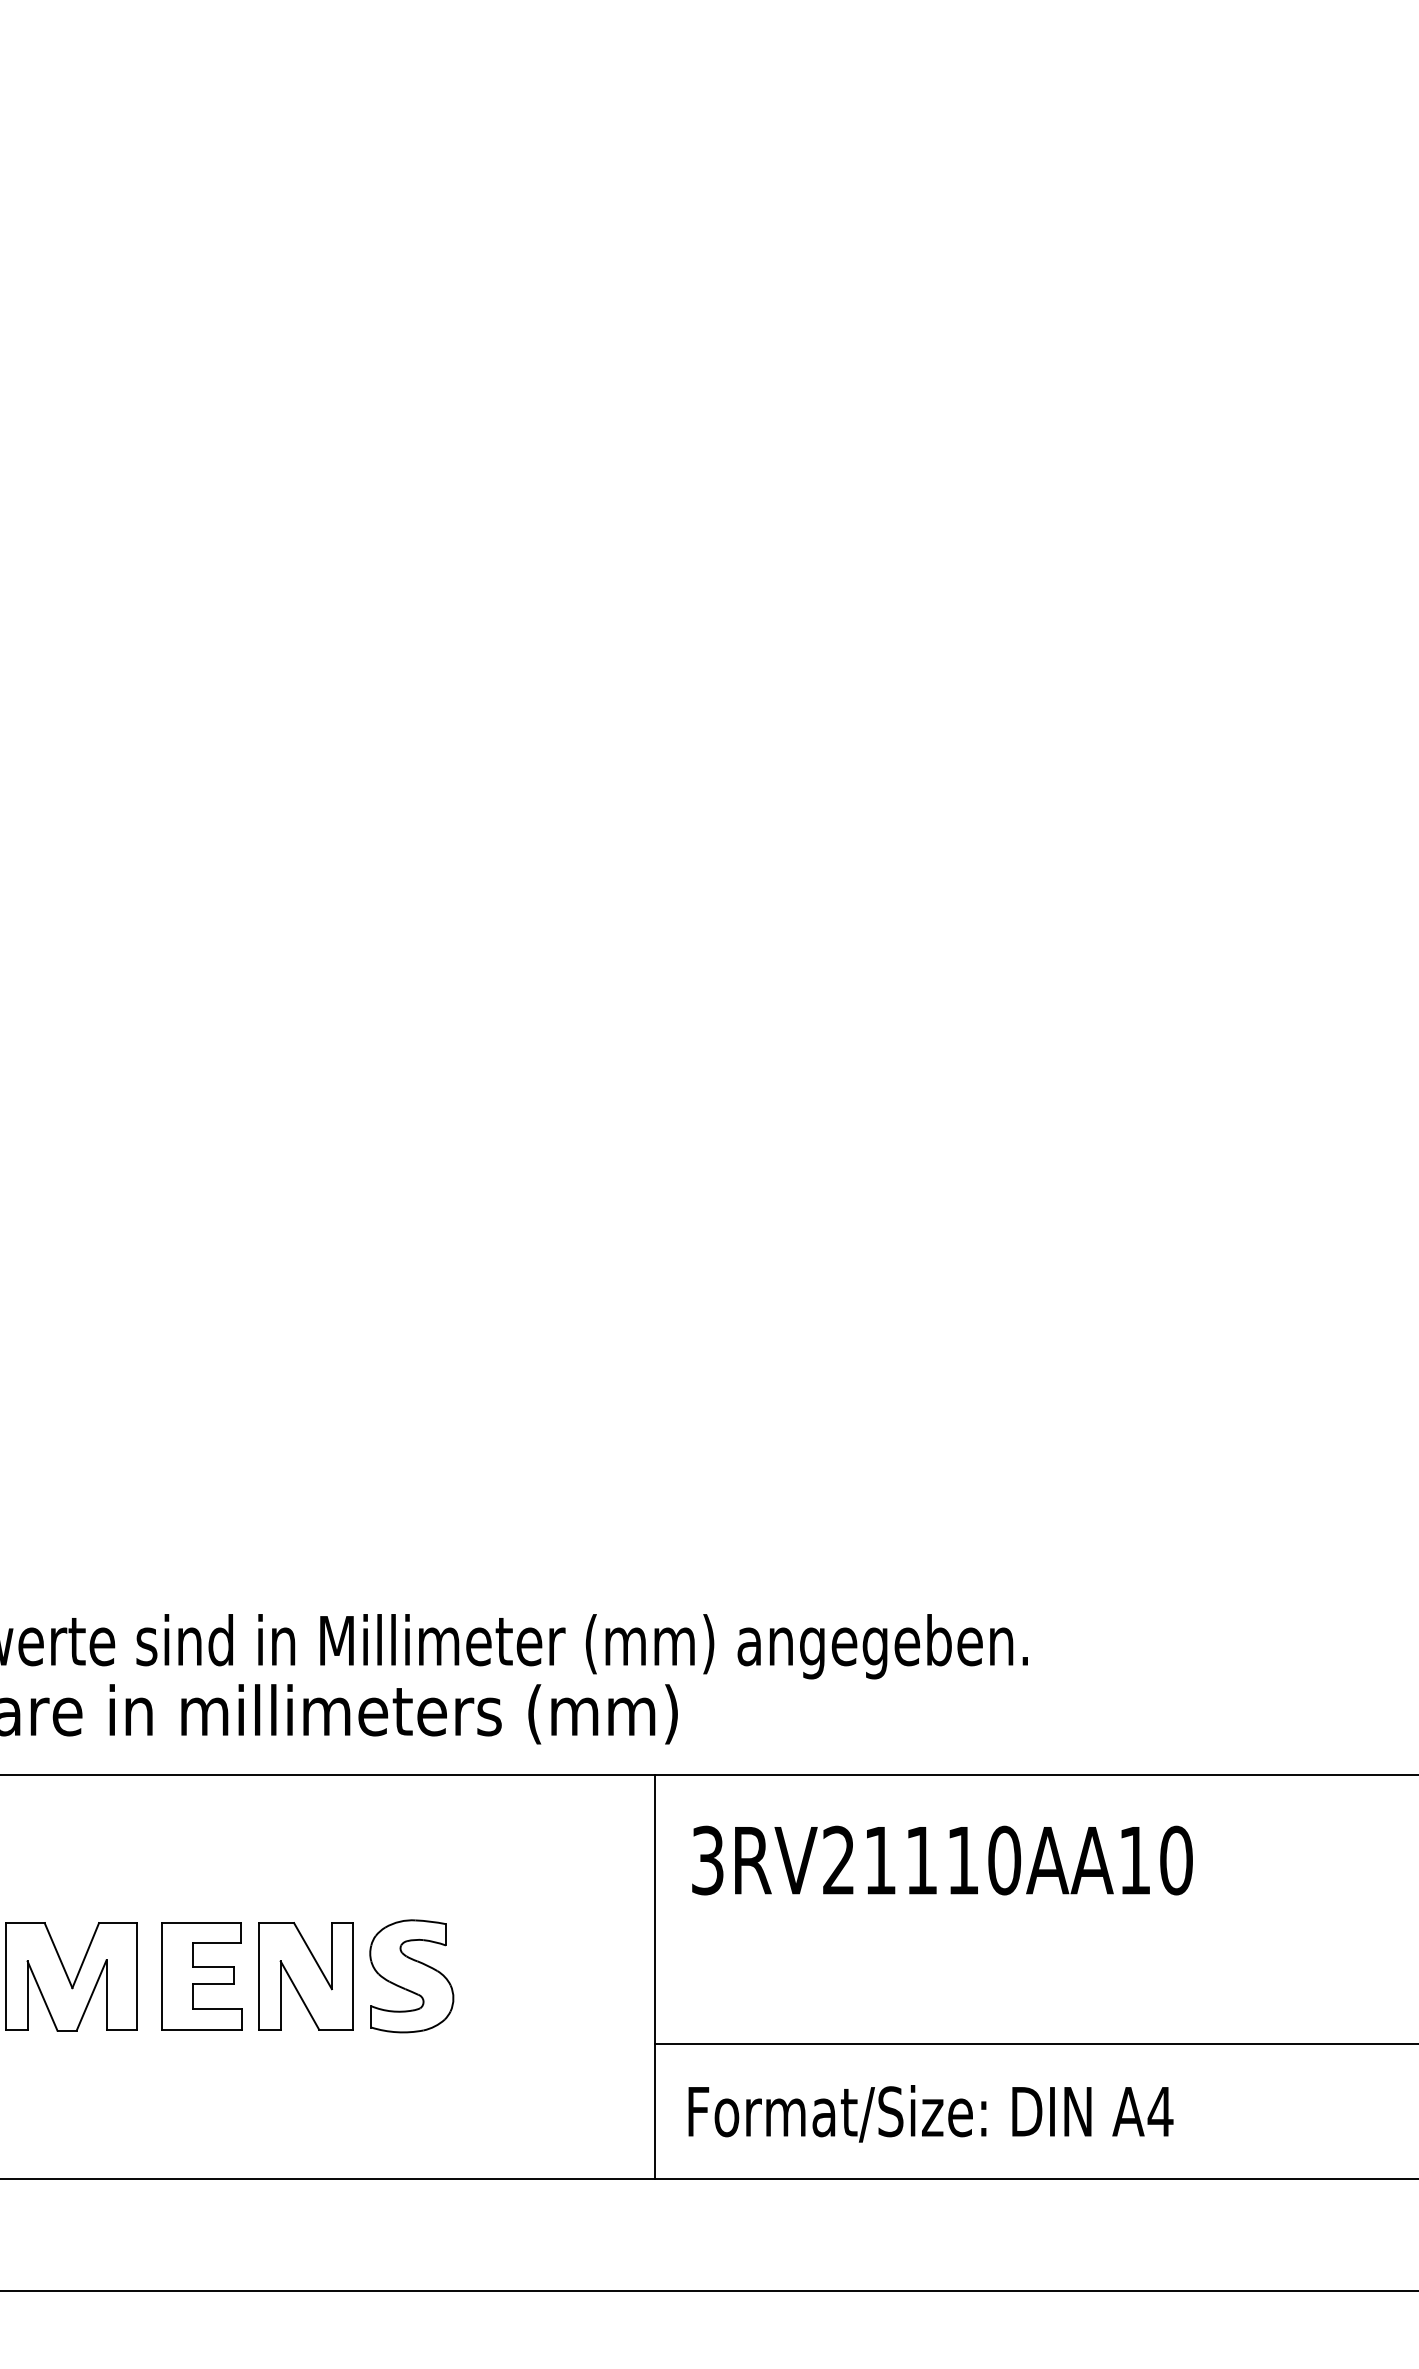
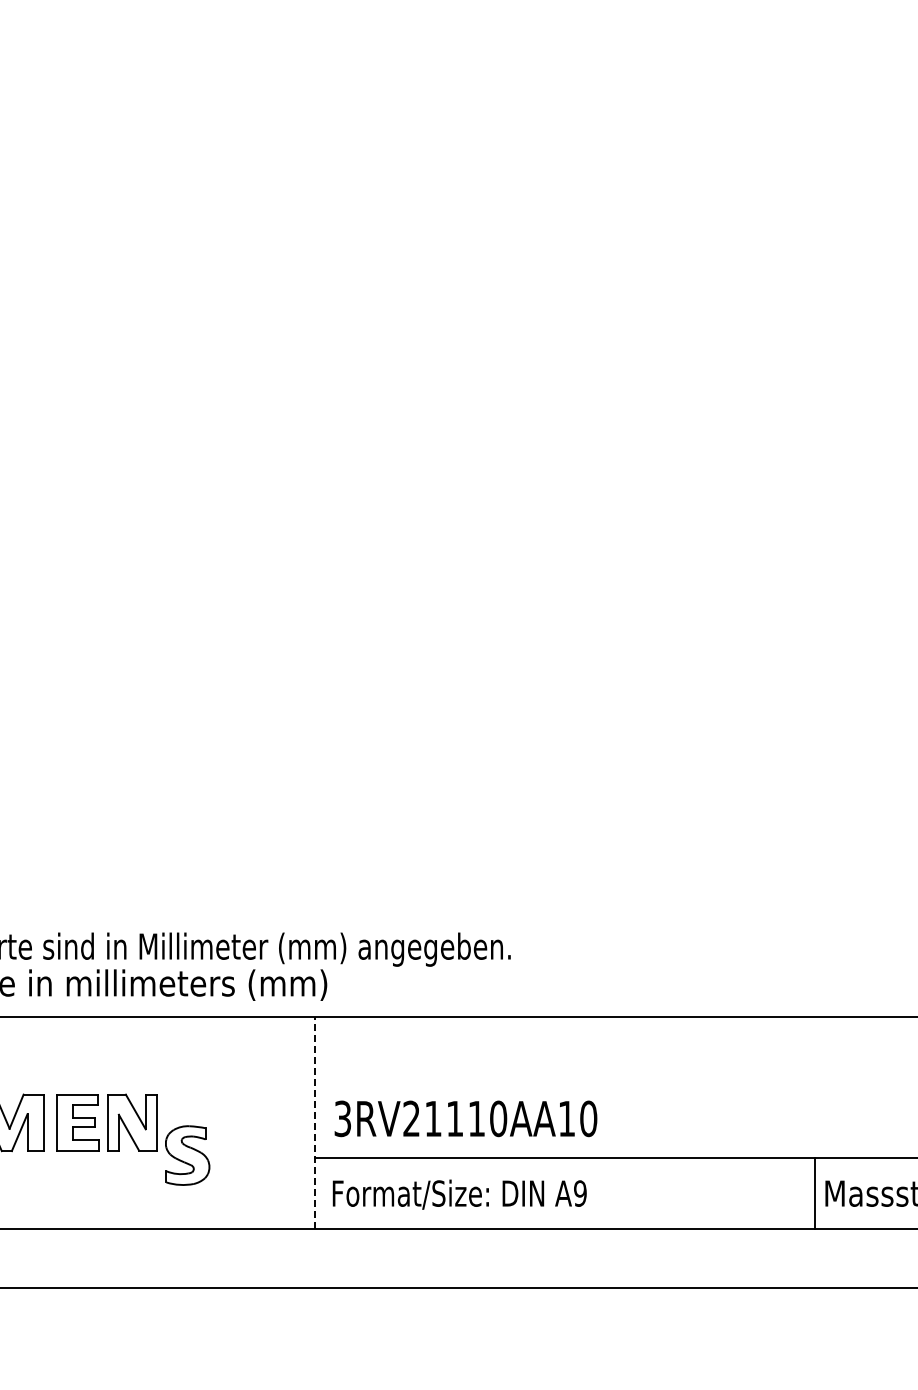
text: (941, 1859) -> (465, 1118), moved
part: (411, 1976) -> (187, 1155), moved
line: (655, 1978) -> (315, 1123), solid -> dashed
text: (1160, 2111) -> (580, 1193), A4 -> A9

